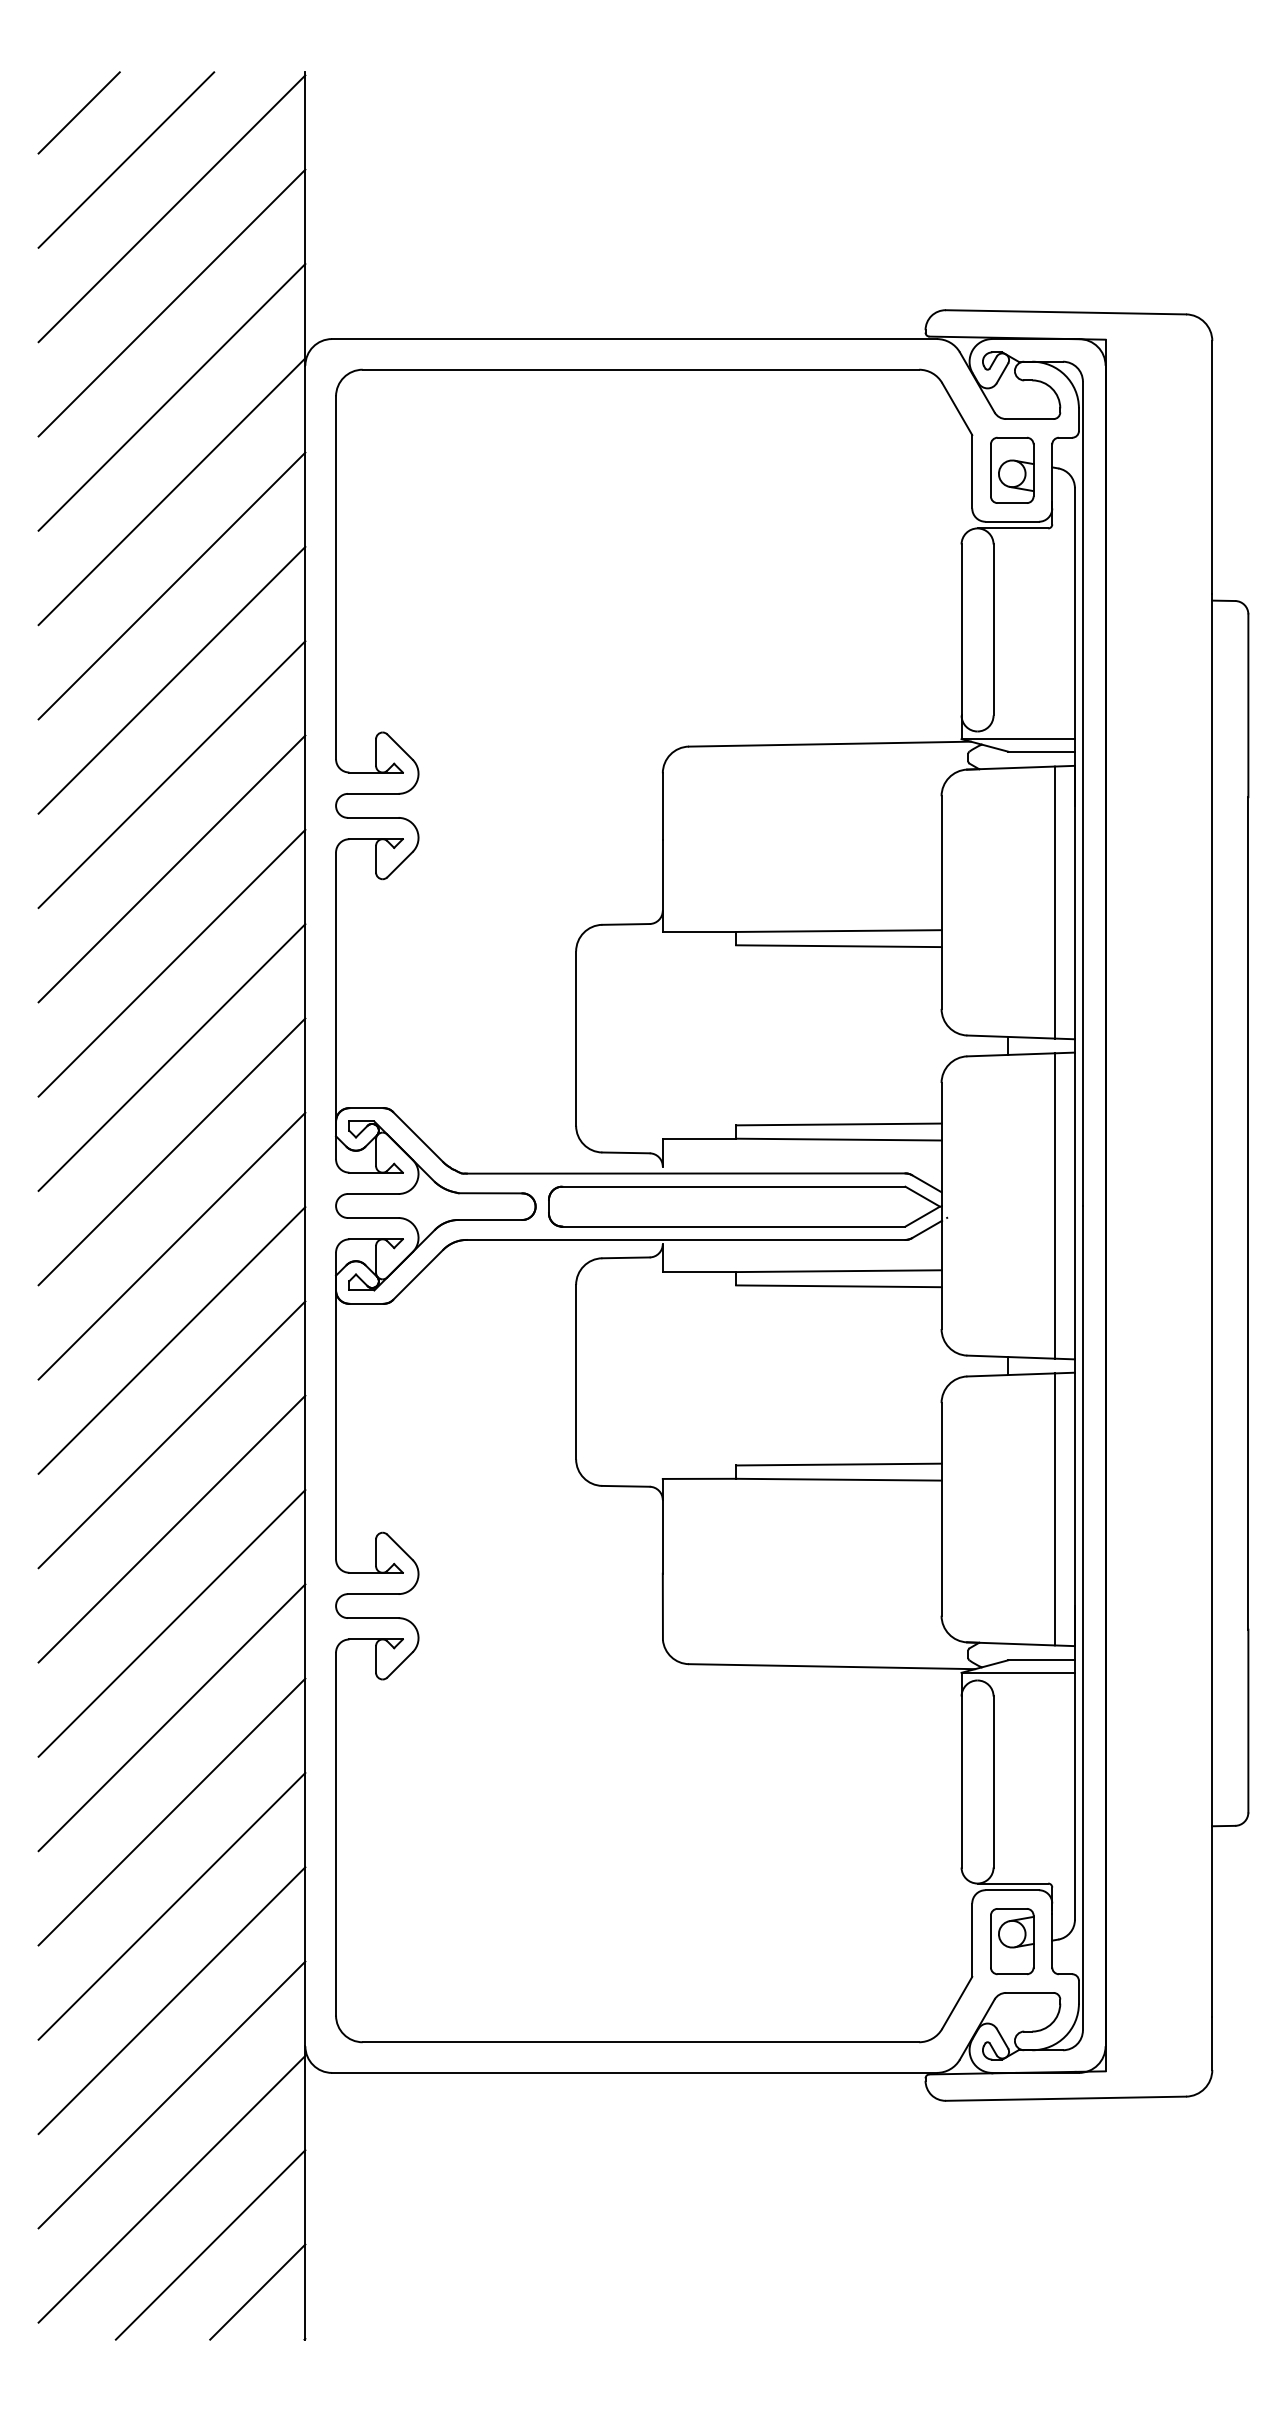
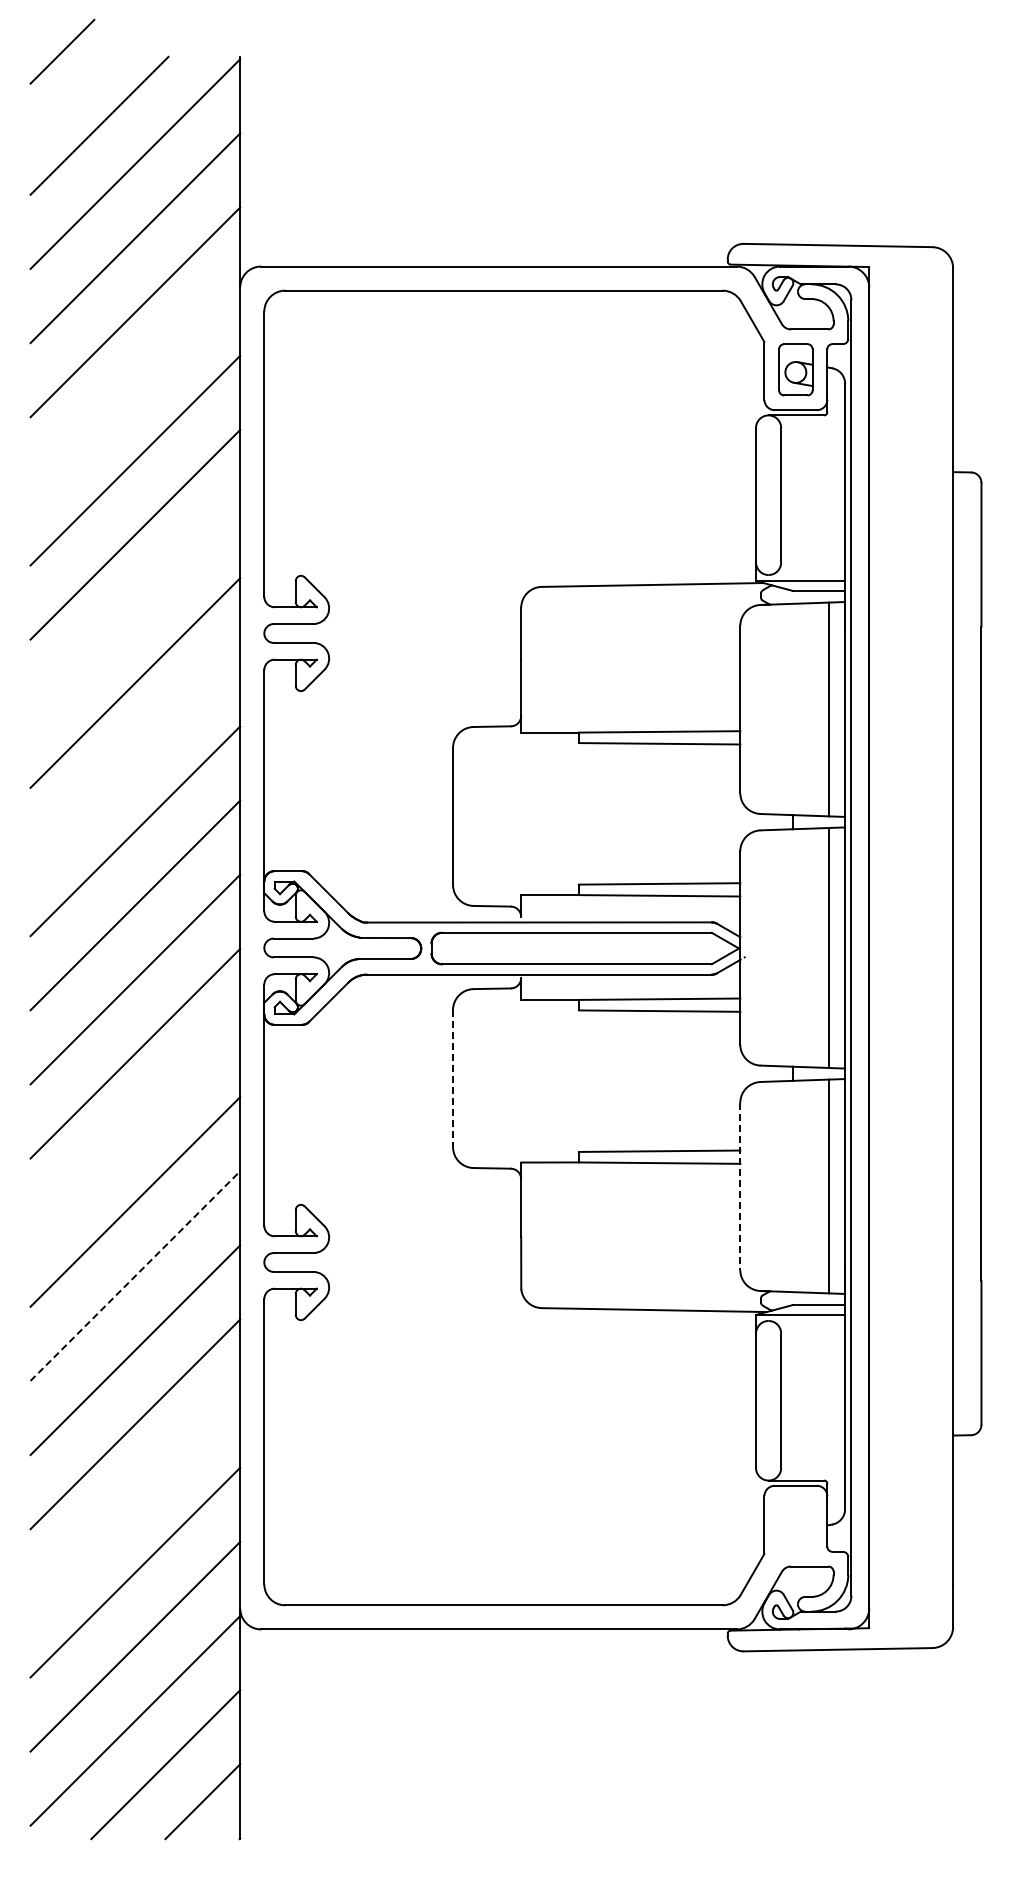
line: (79, 112) -> (62, 51), moved
line: (172, 491) -> (135, 386), removed
line: (172, 774) -> (135, 608), removed
line: (172, 963) -> (135, 757), removed
line: (576, 1372) -> (453, 1078), solid -> dashed
line: (172, 1434) -> (135, 1127), removed
line: (941, 1509) -> (740, 1186), solid -> dashed
line: (172, 1622) -> (135, 1275), solid -> dashed
line: (172, 1906) -> (135, 1498), removed
part: (1011, 1940) -> (795, 1525), removed

